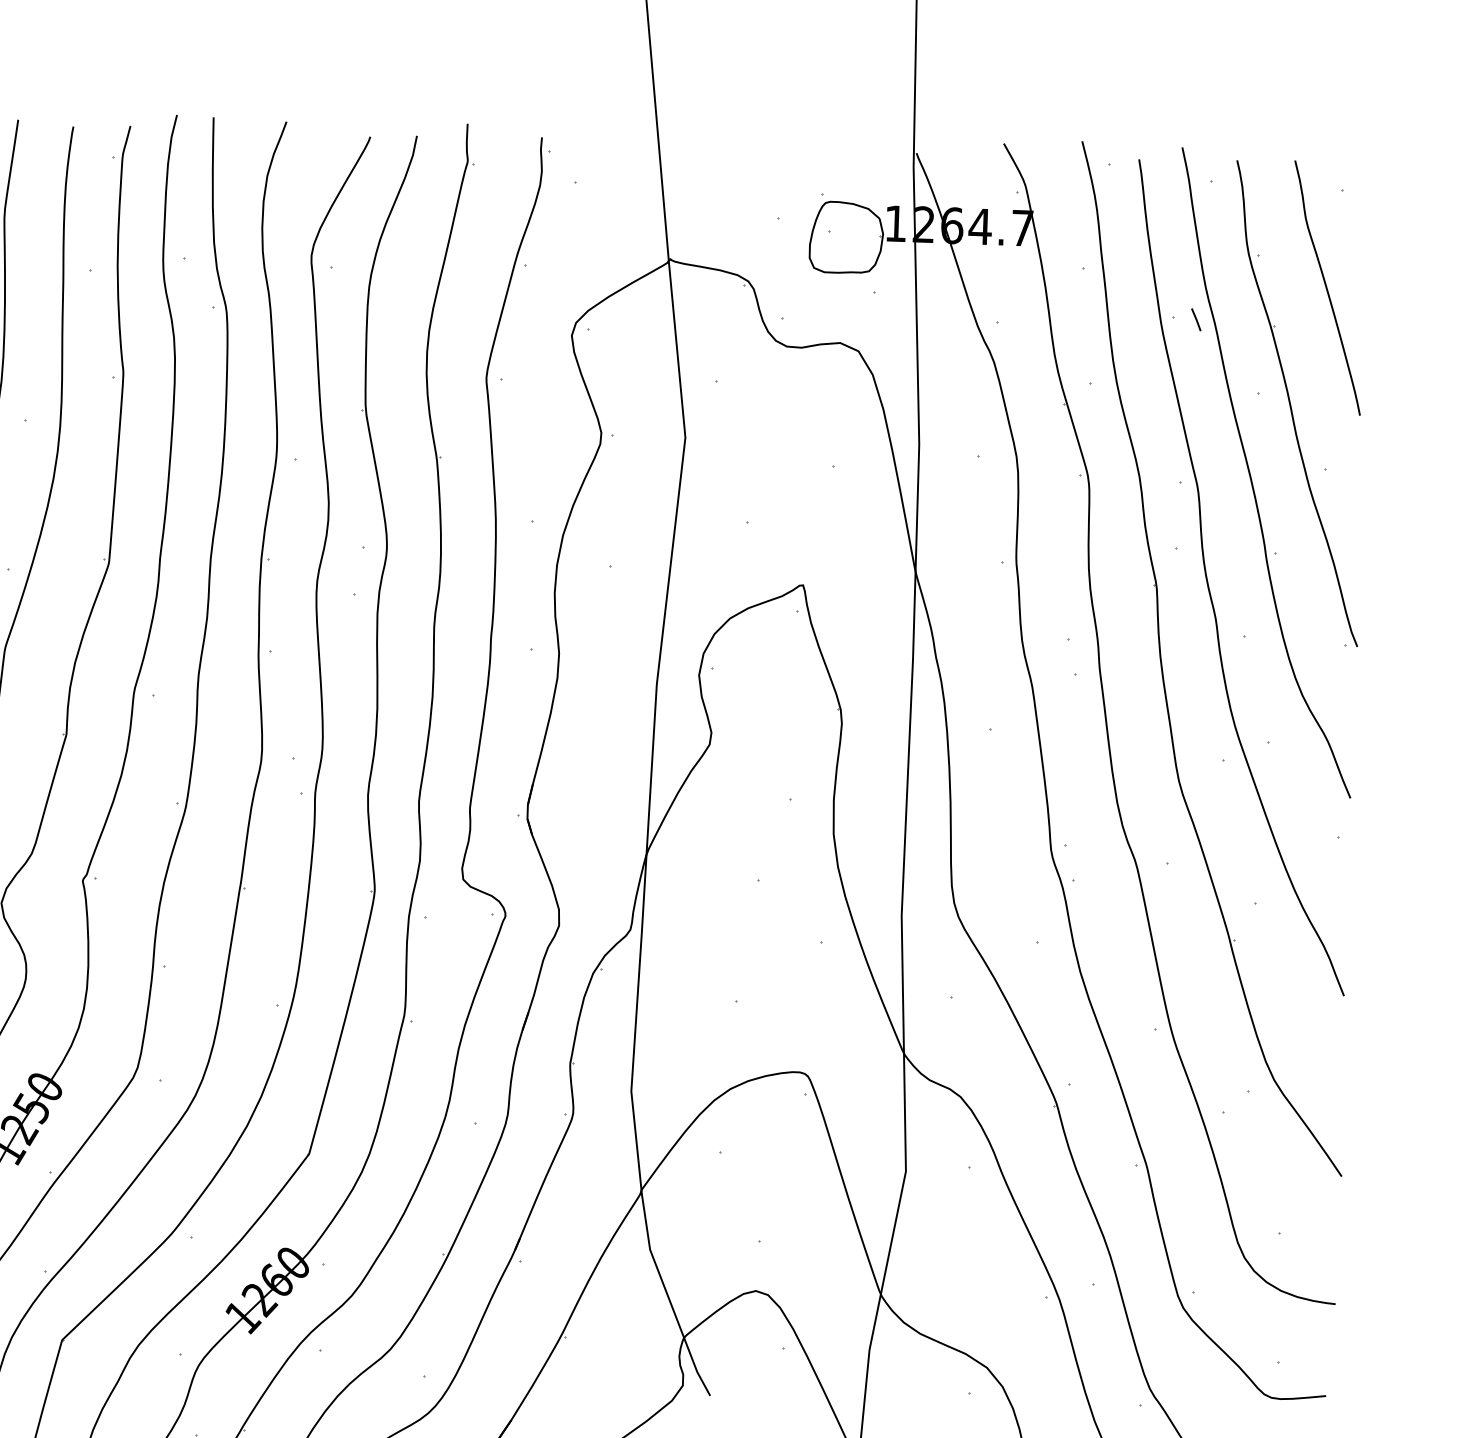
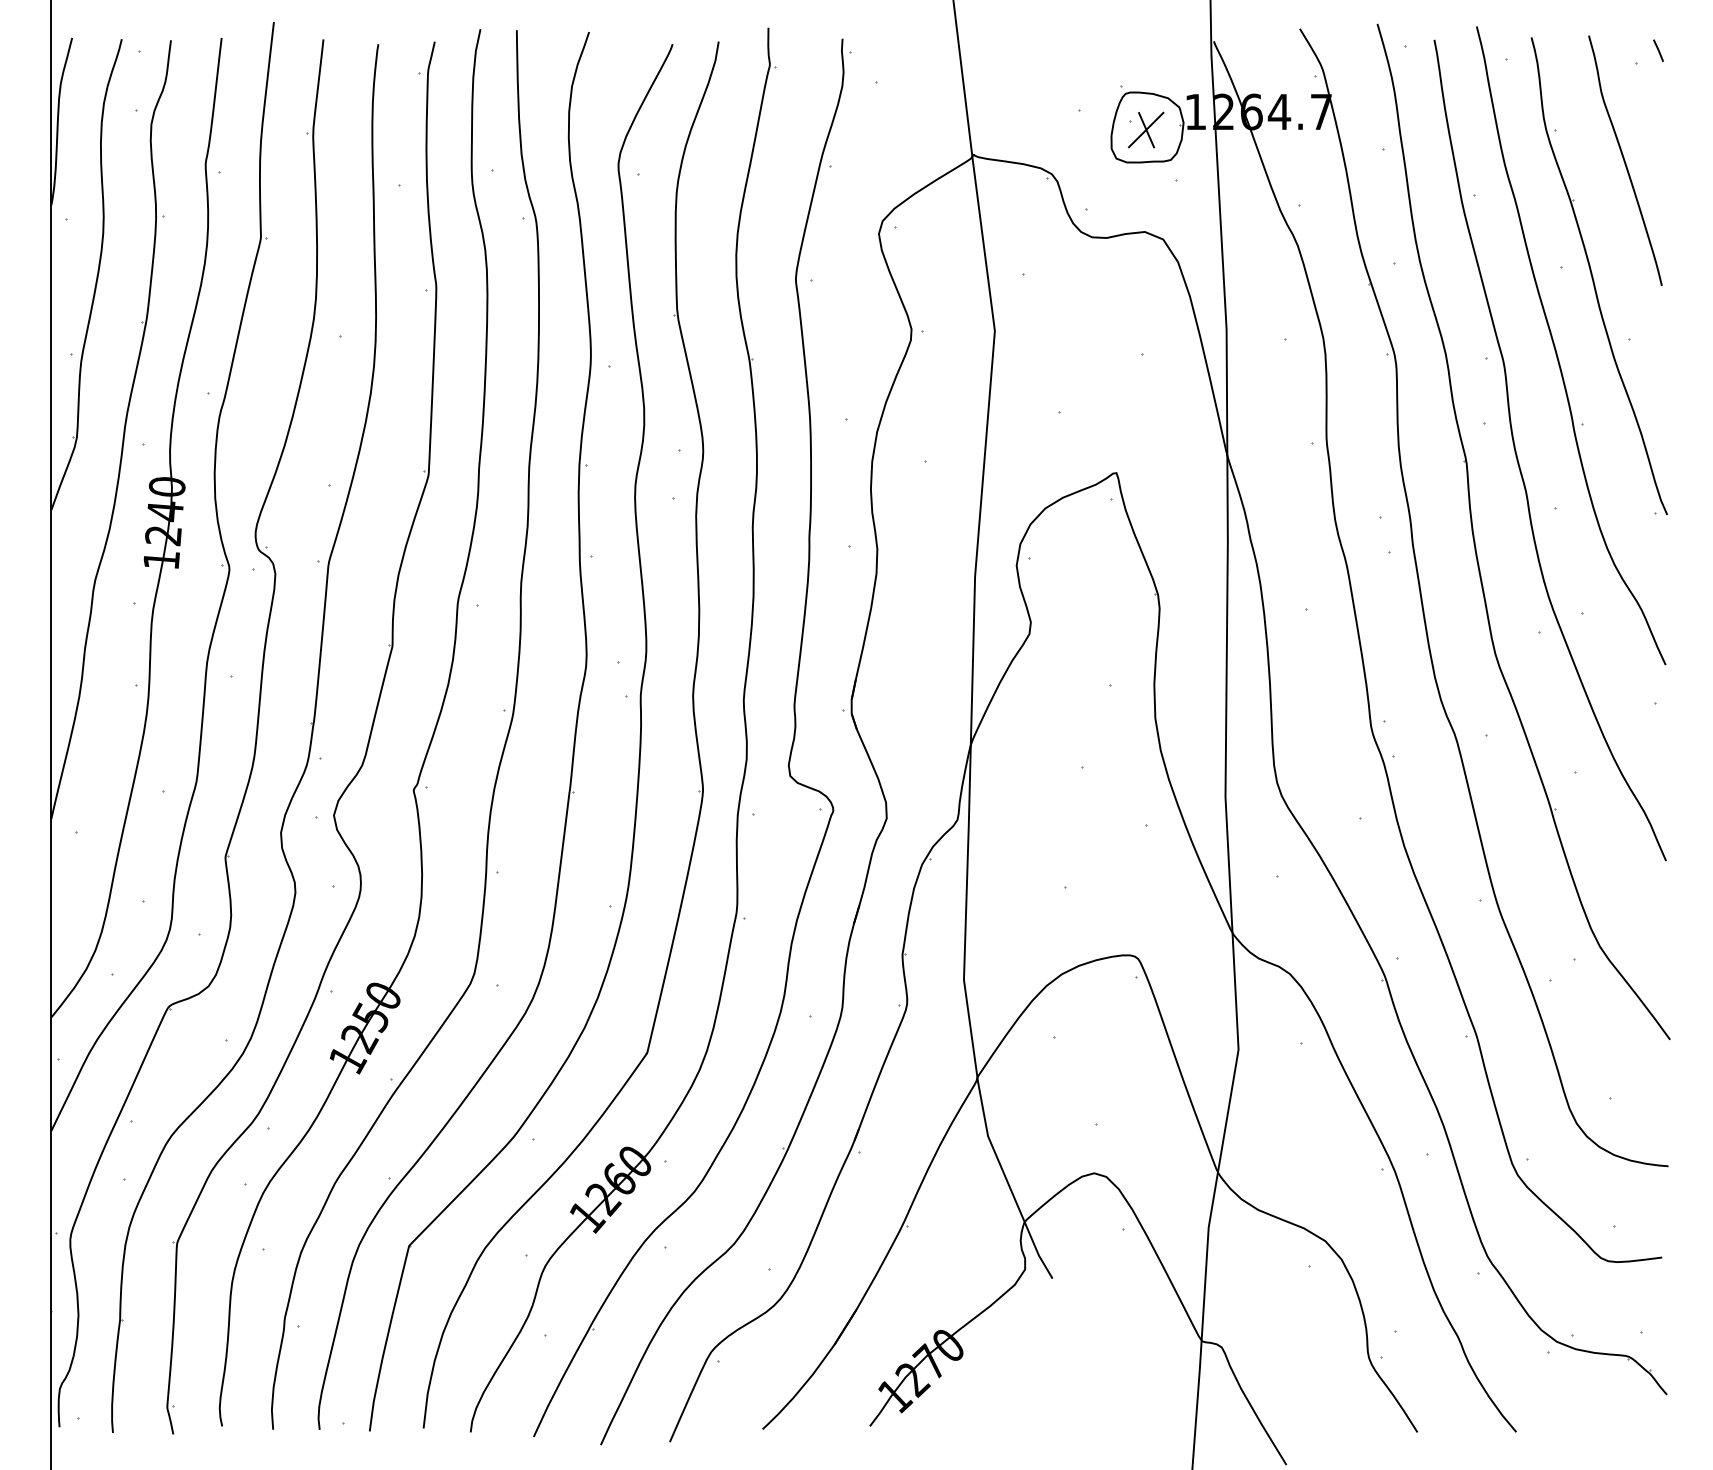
part: (845, 239) -> (1146, 129), added
line: (1196, 319) -> (1658, 50), moved

